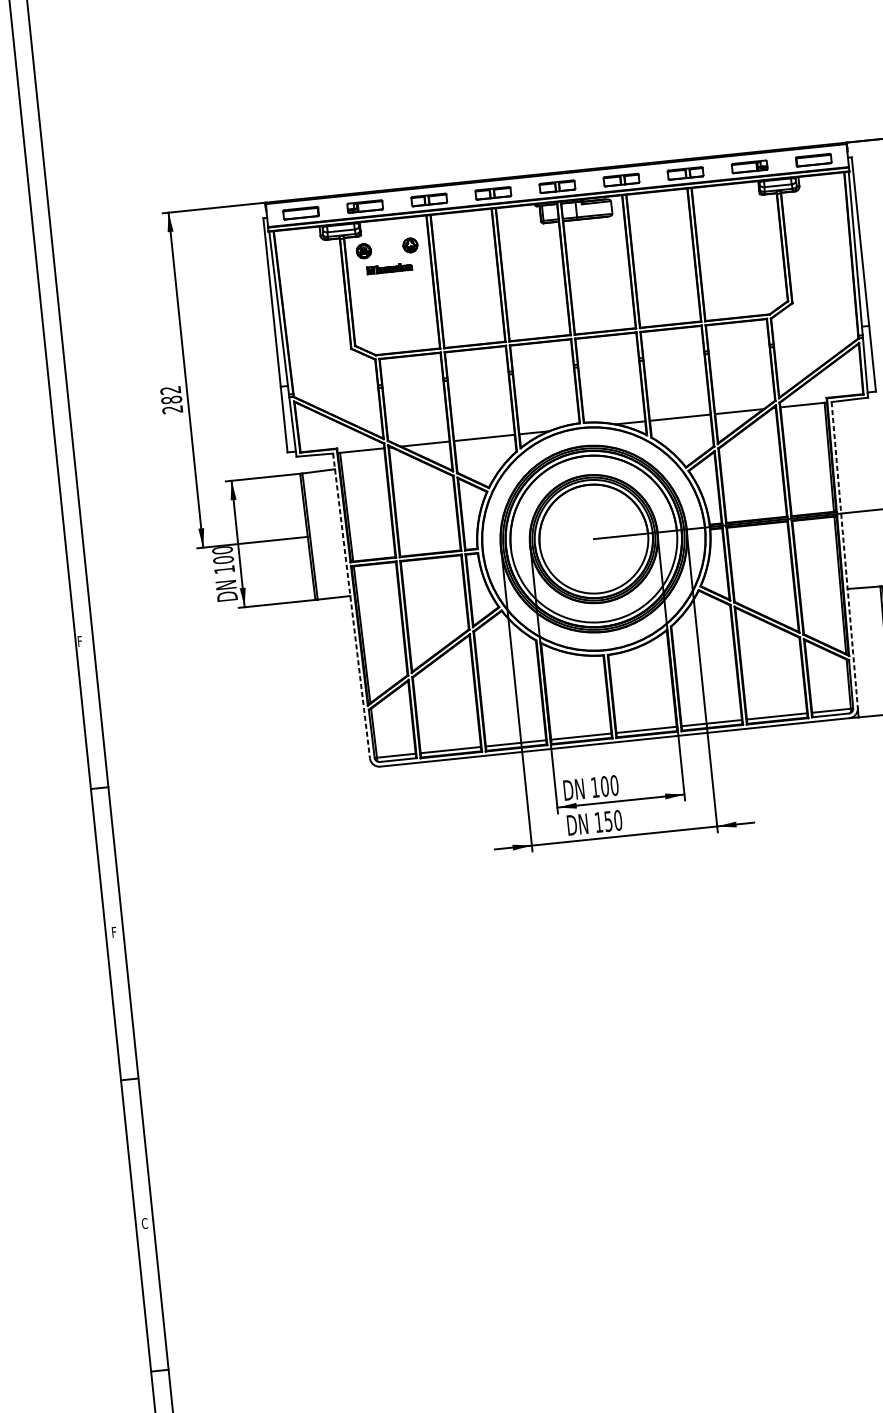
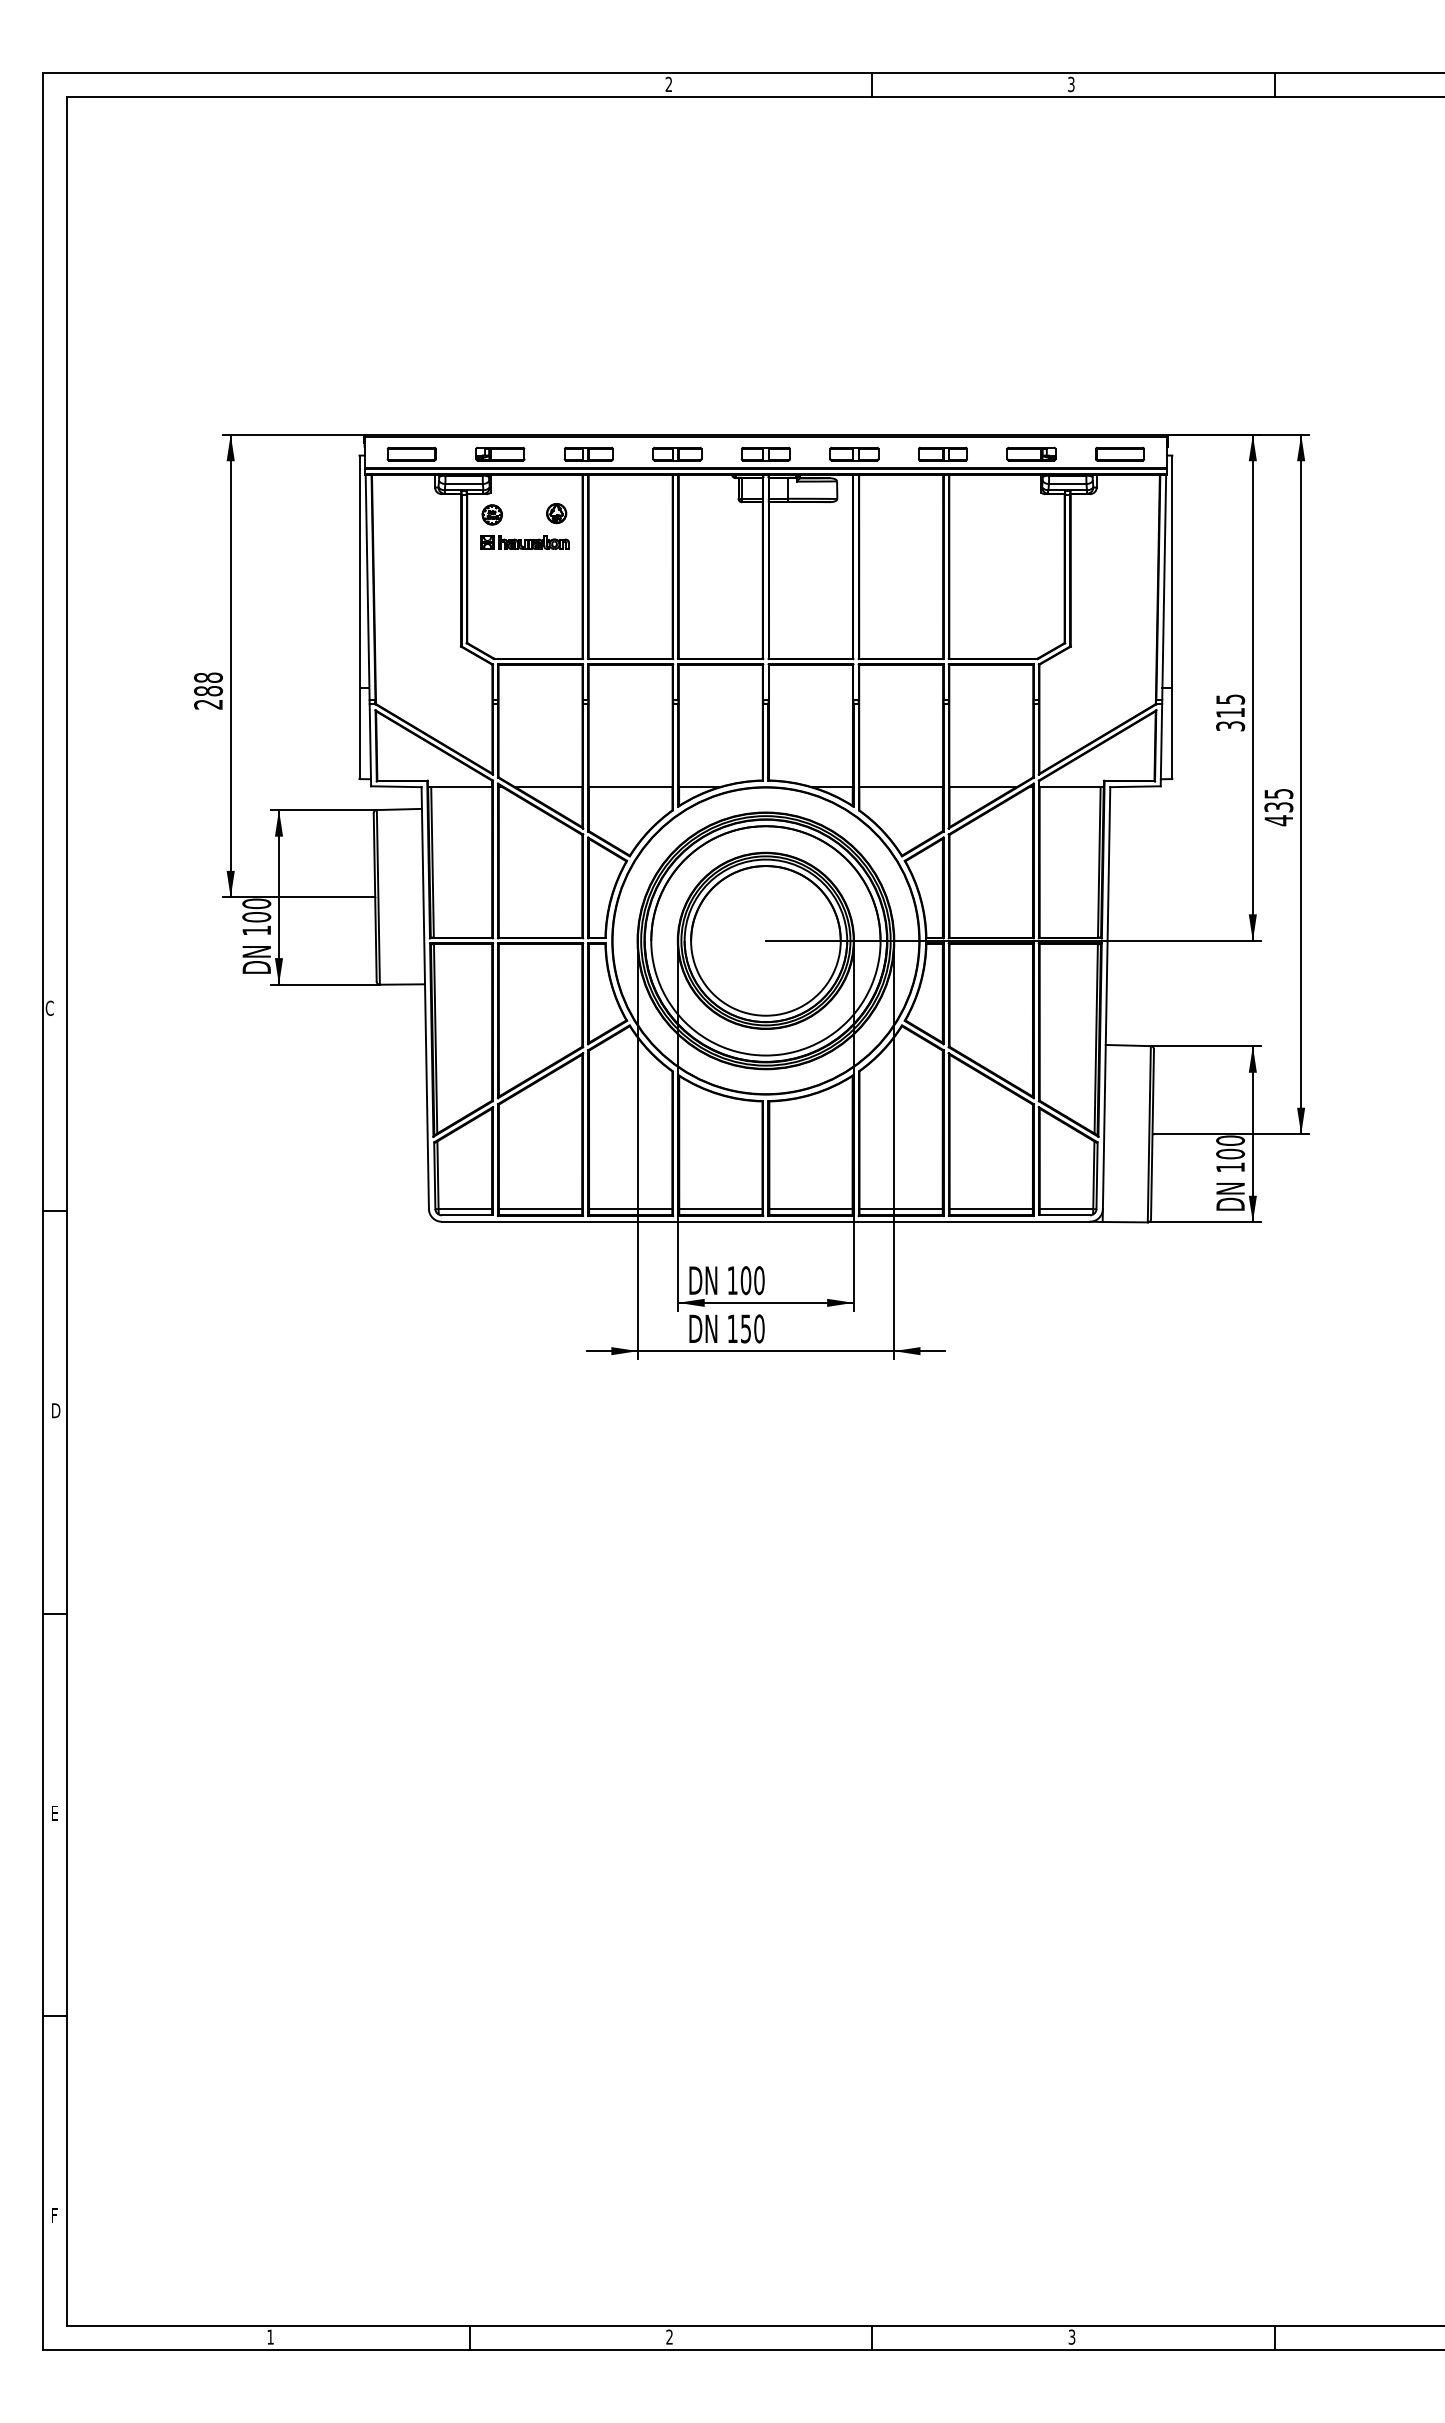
part: (389, 268) -> (524, 542), size x1.43
text: (170, 390) -> (208, 677), 282 -> 288
line: (844, 555) -> (1106, 998), dashed -> solid
line: (351, 606) -> (425, 998), dashed -> solid
text: (80, 640) -> (49, 1007), F -> C
text: (115, 932) -> (56, 1410), F -> D
text: (144, 1223) -> (55, 1812), C -> E

